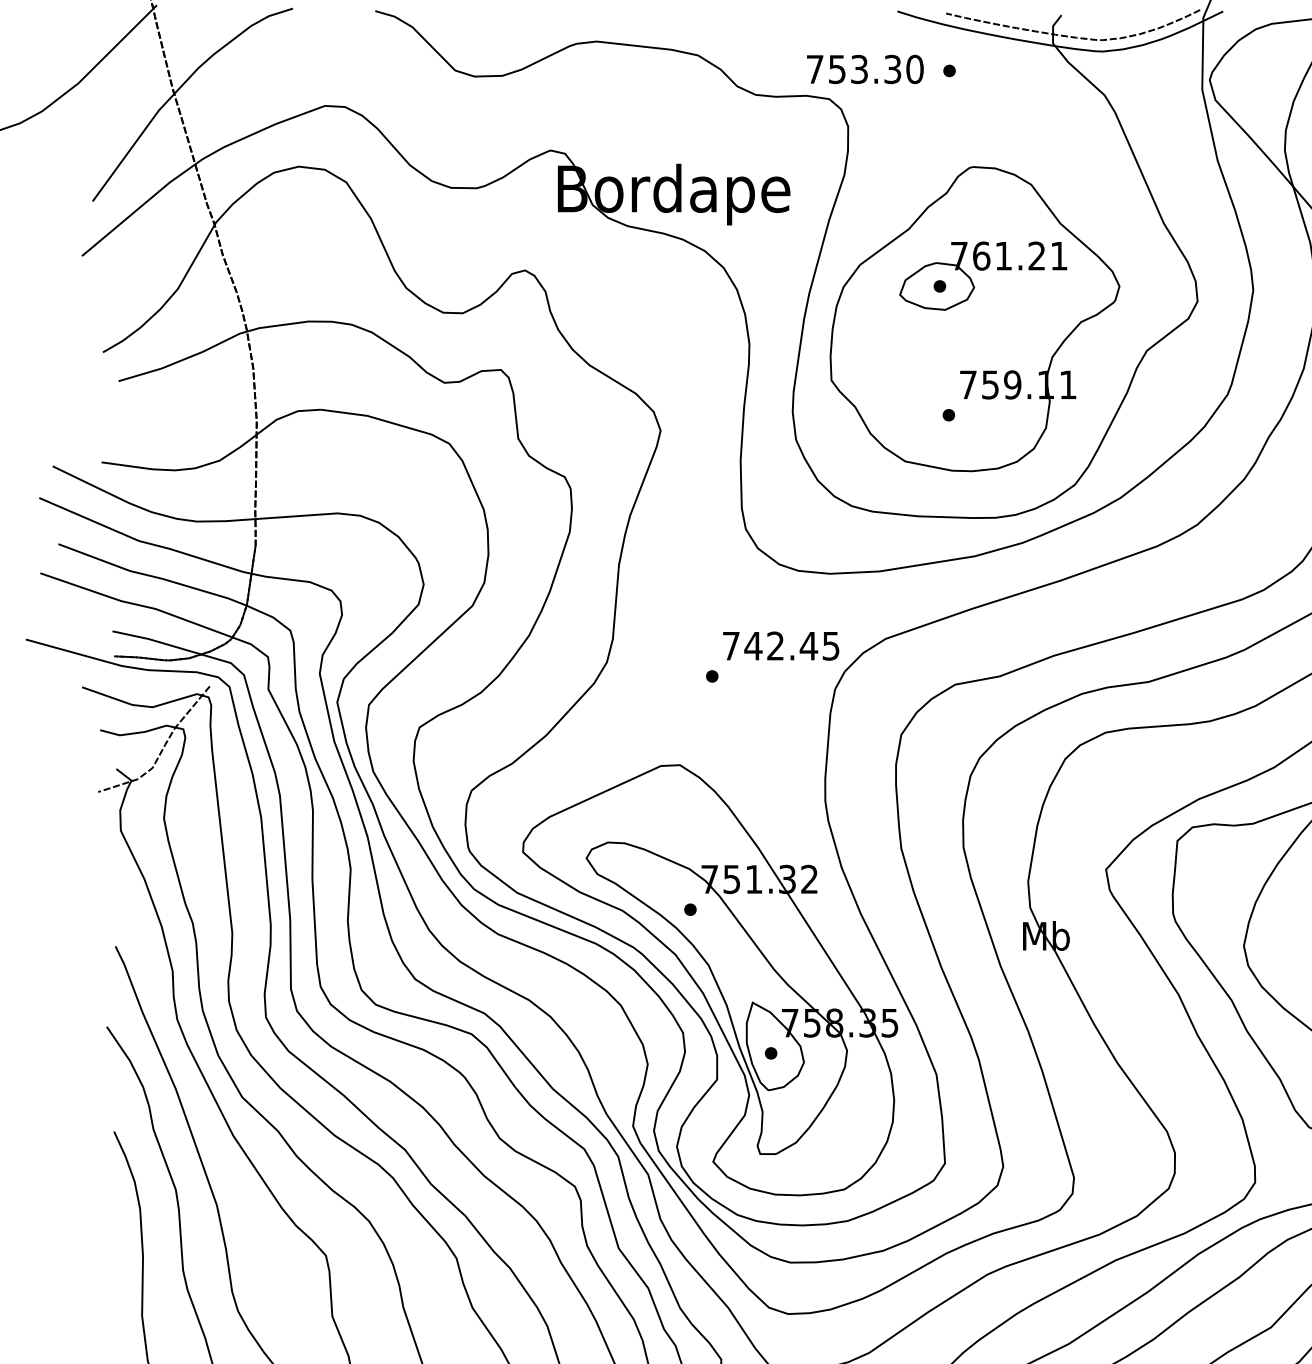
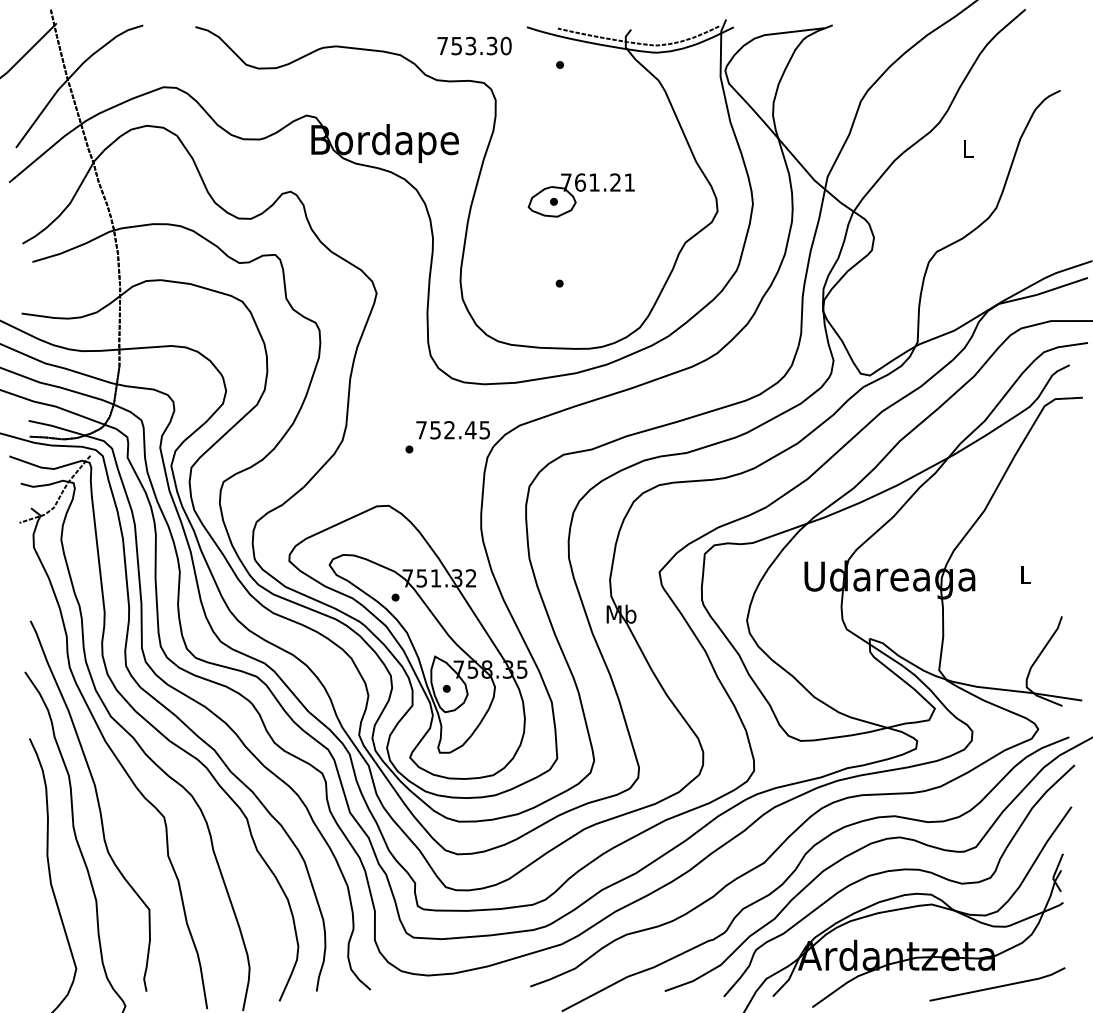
text: (865, 68) -> (474, 45), moved
part: (973, 318) -> (575, 222), removed
text: (753, 646) -> (435, 430), 742.45 -> 752.45

